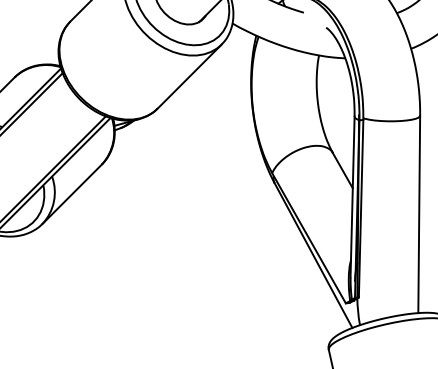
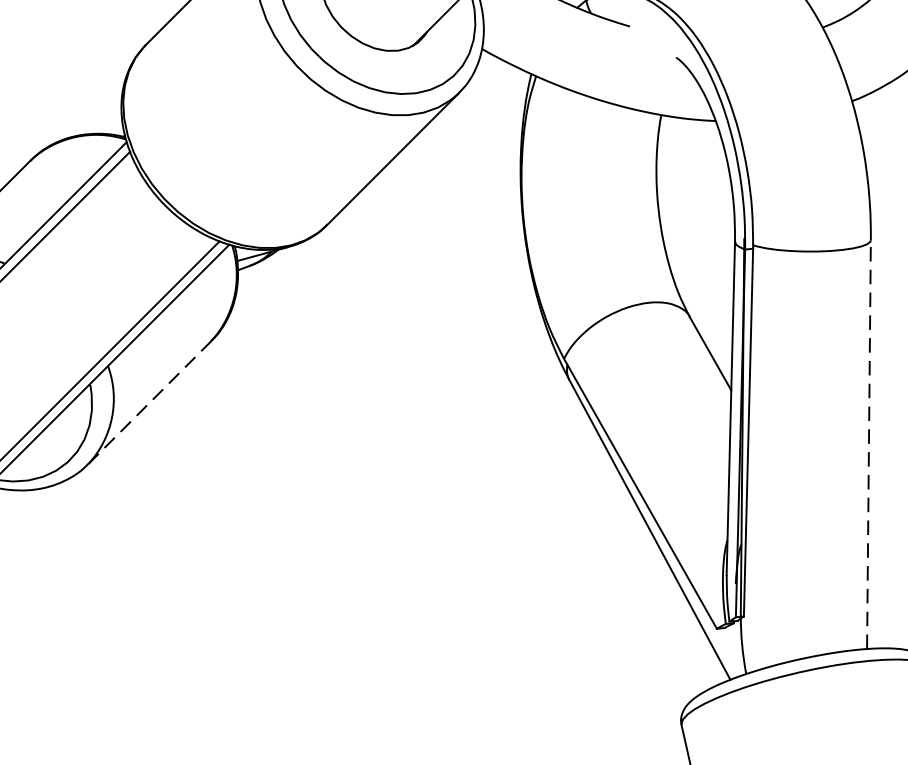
line: (72, 193) -> (150, 401), solid -> dashed
line: (419, 214) -> (869, 444), solid -> dashed

